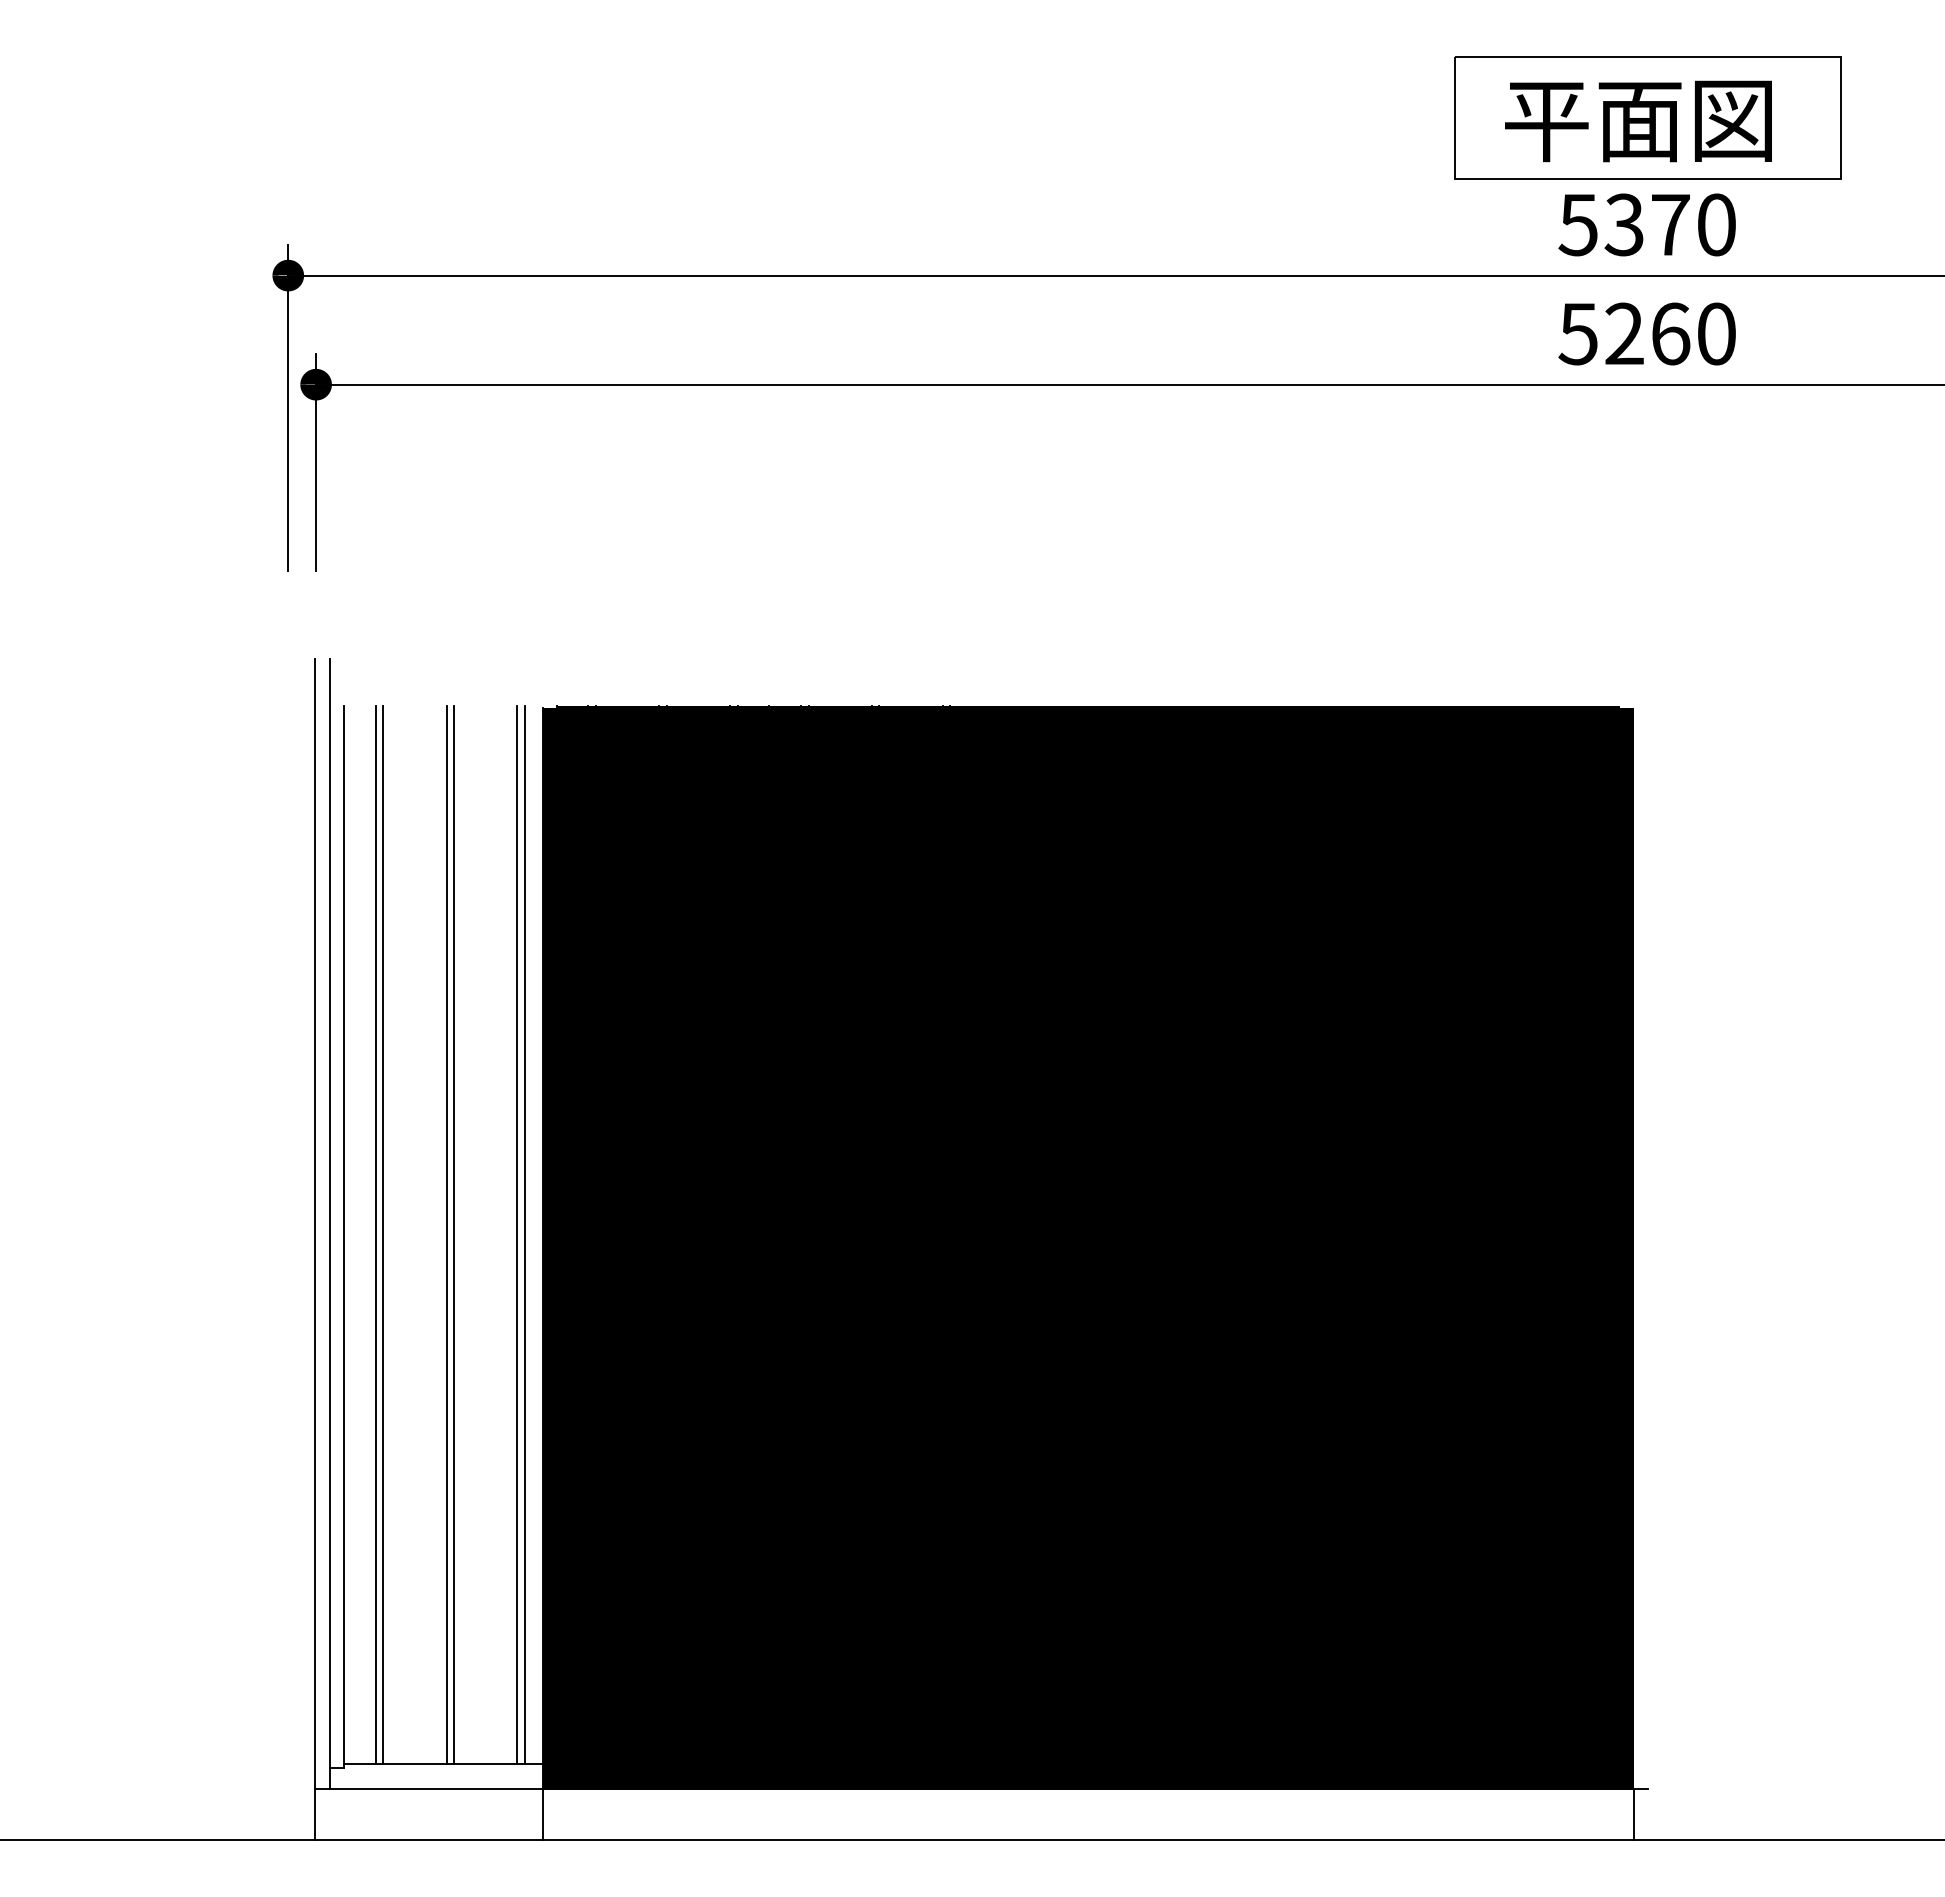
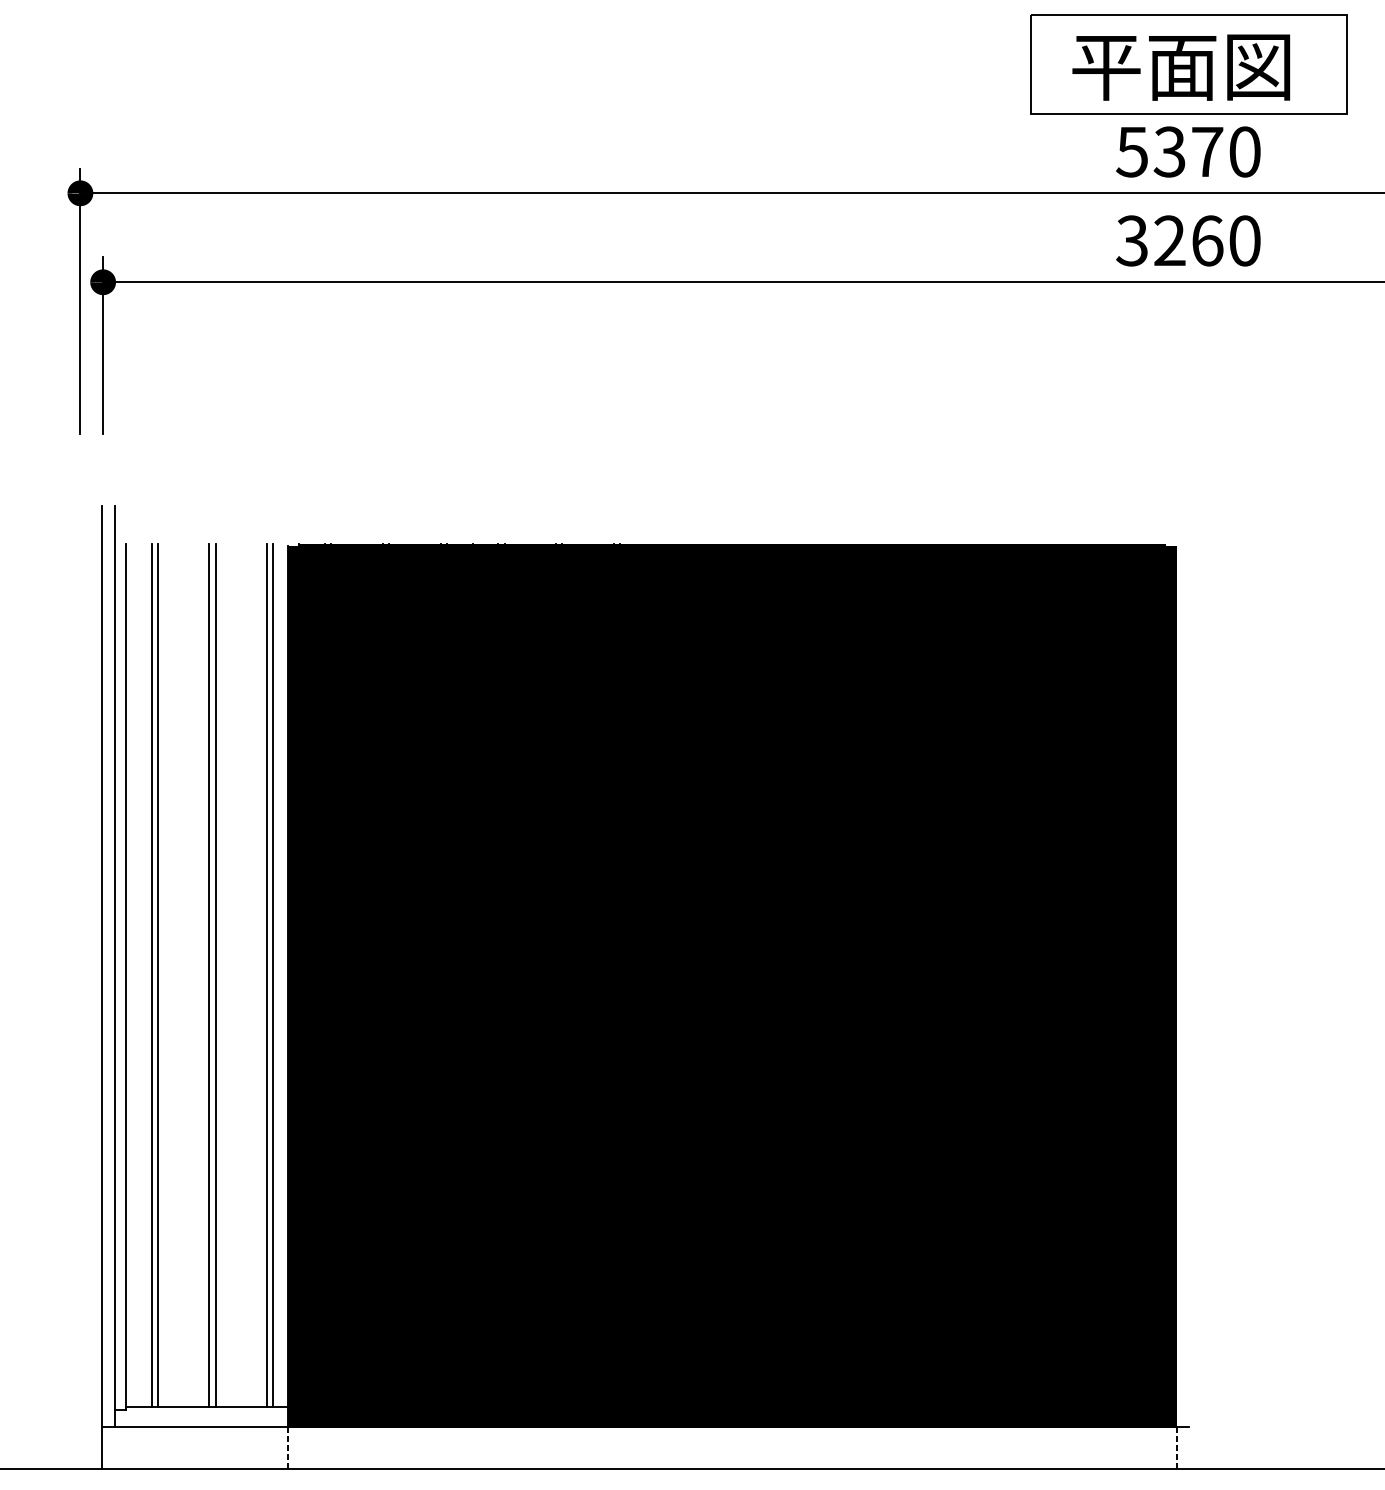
text: (1577, 333) -> (1131, 240), 5260 -> 3260
line: (543, 1815) -> (288, 1448), solid -> dashed
line: (1633, 1815) -> (1177, 1448), solid -> dashed

